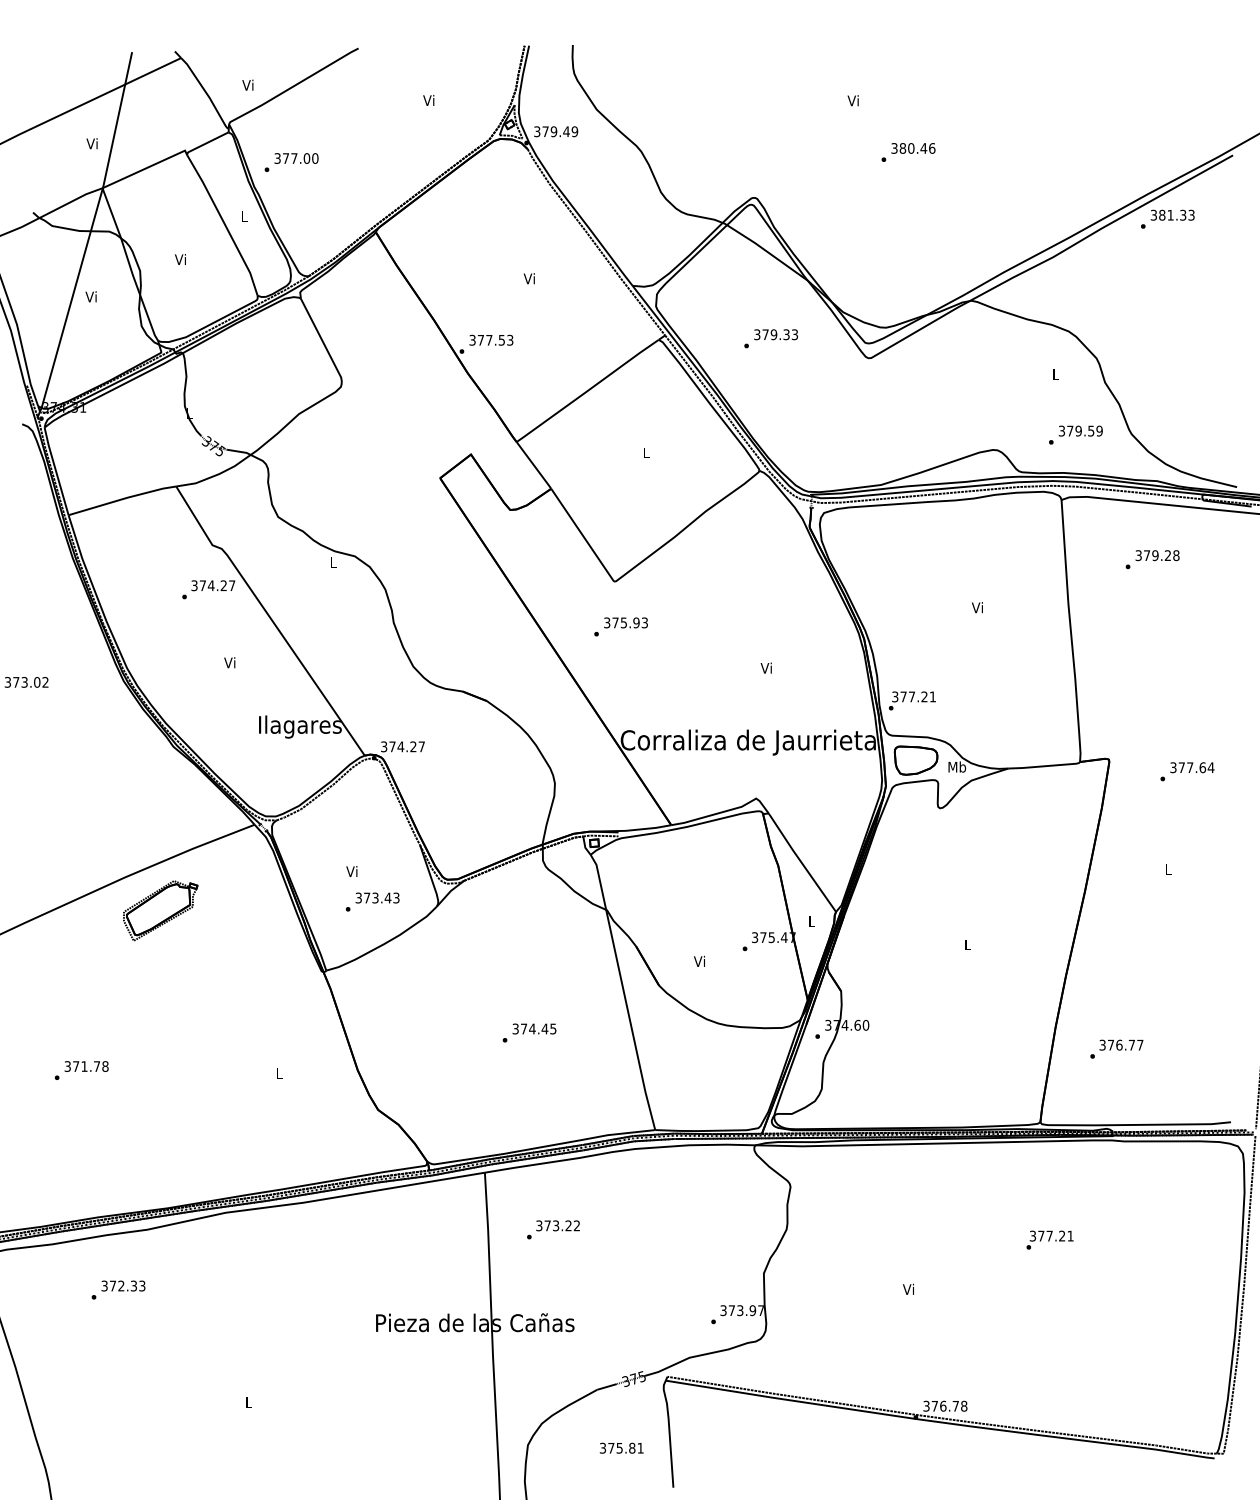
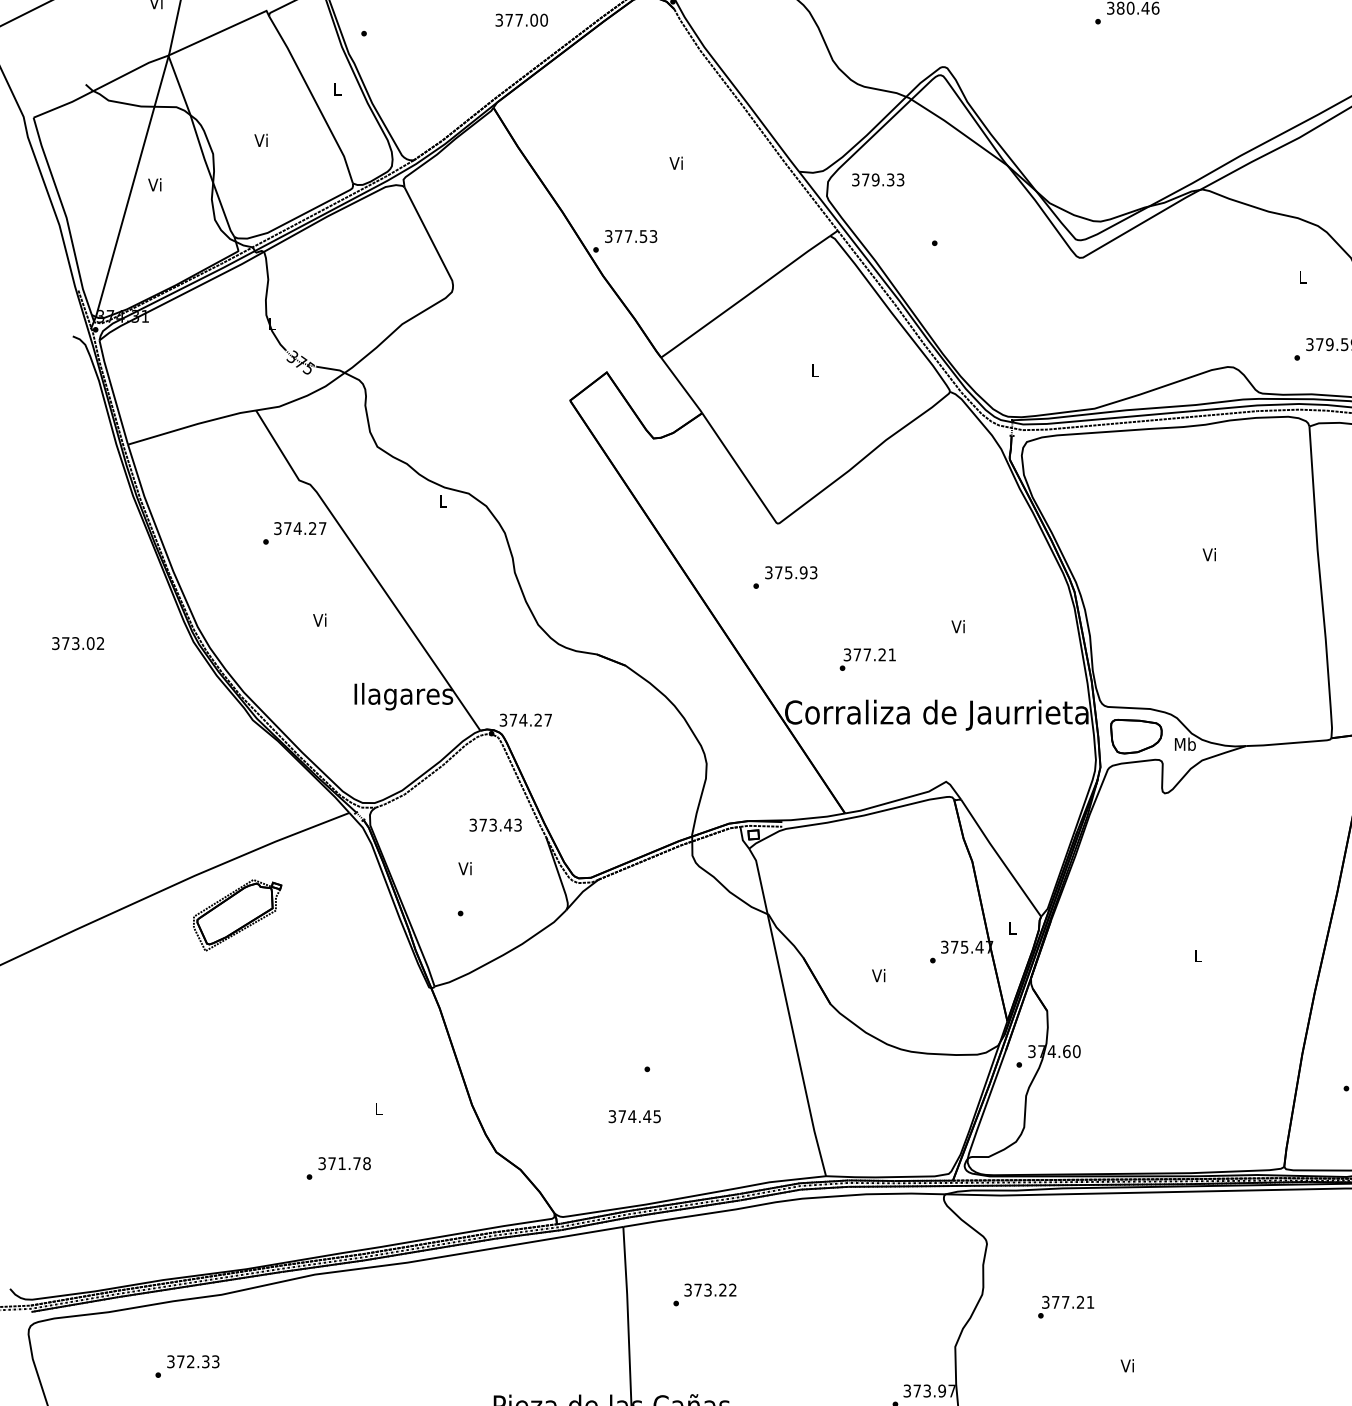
text: (296, 158) -> (521, 20), moved
text: (775, 334) -> (877, 179), moved
text: (912, 700) -> (867, 659), moved
text: (377, 897) -> (495, 824), moved
text: (534, 1028) -> (634, 1116), moved
text: (81, 1070) -> (338, 1168), moved
text: (1049, 1239) -> (1065, 1306), moved

